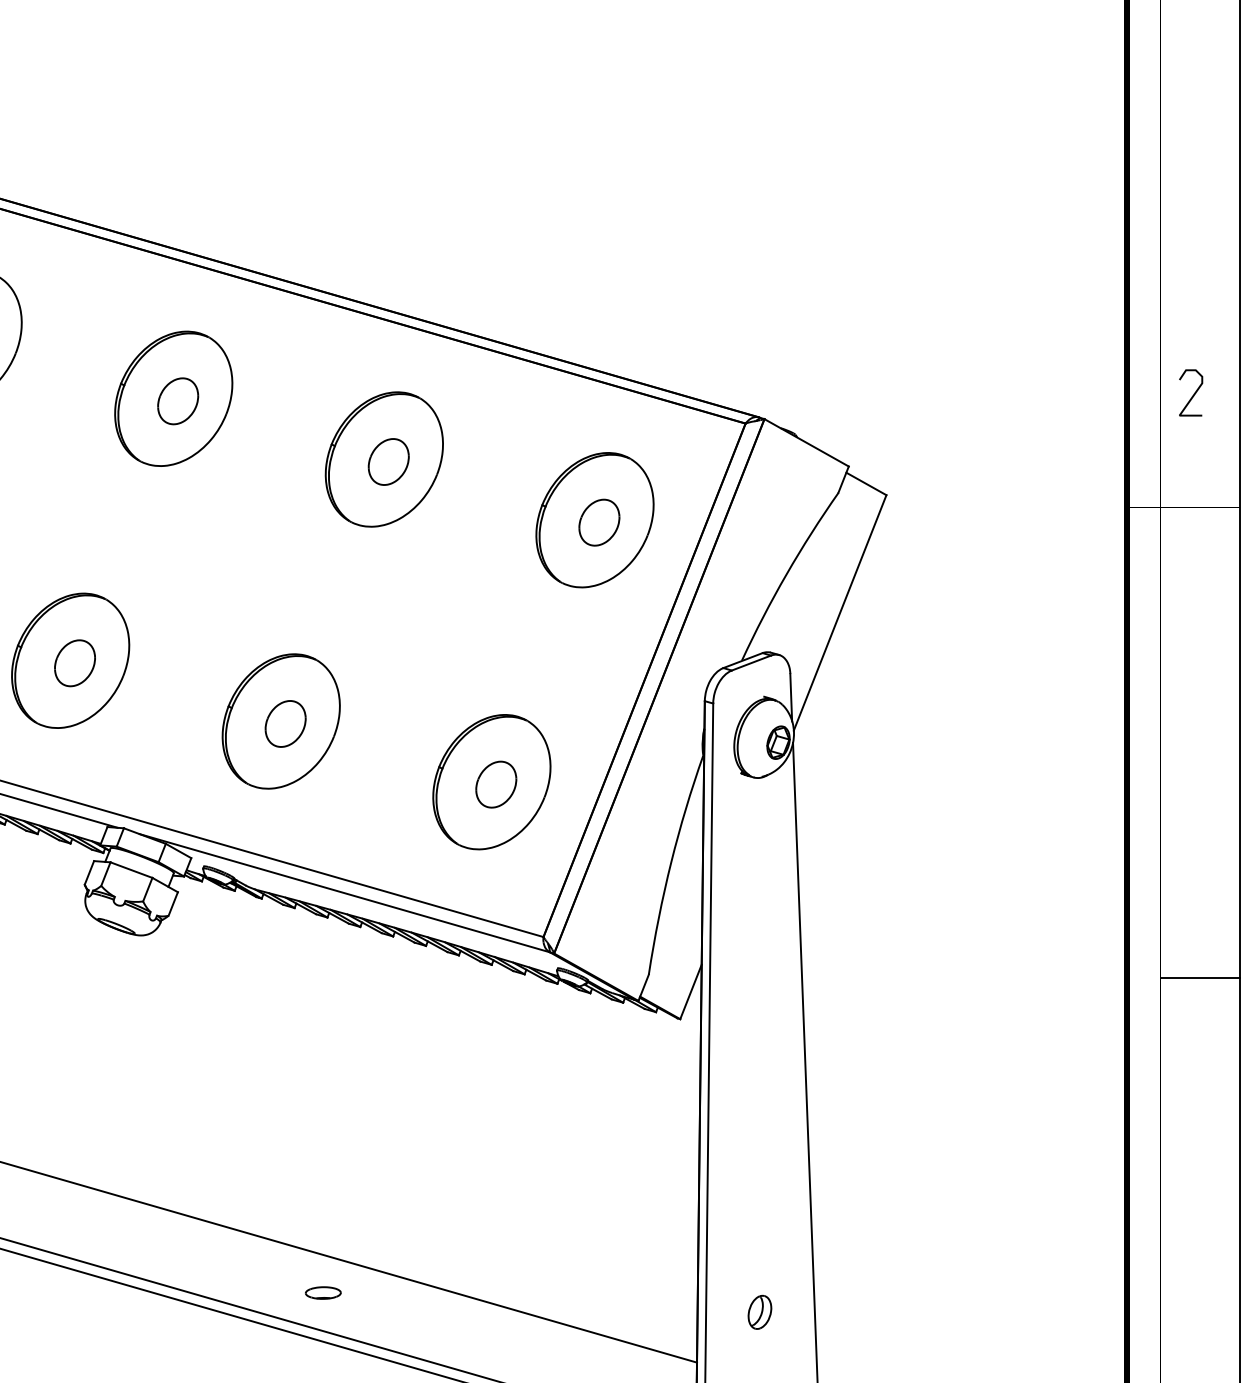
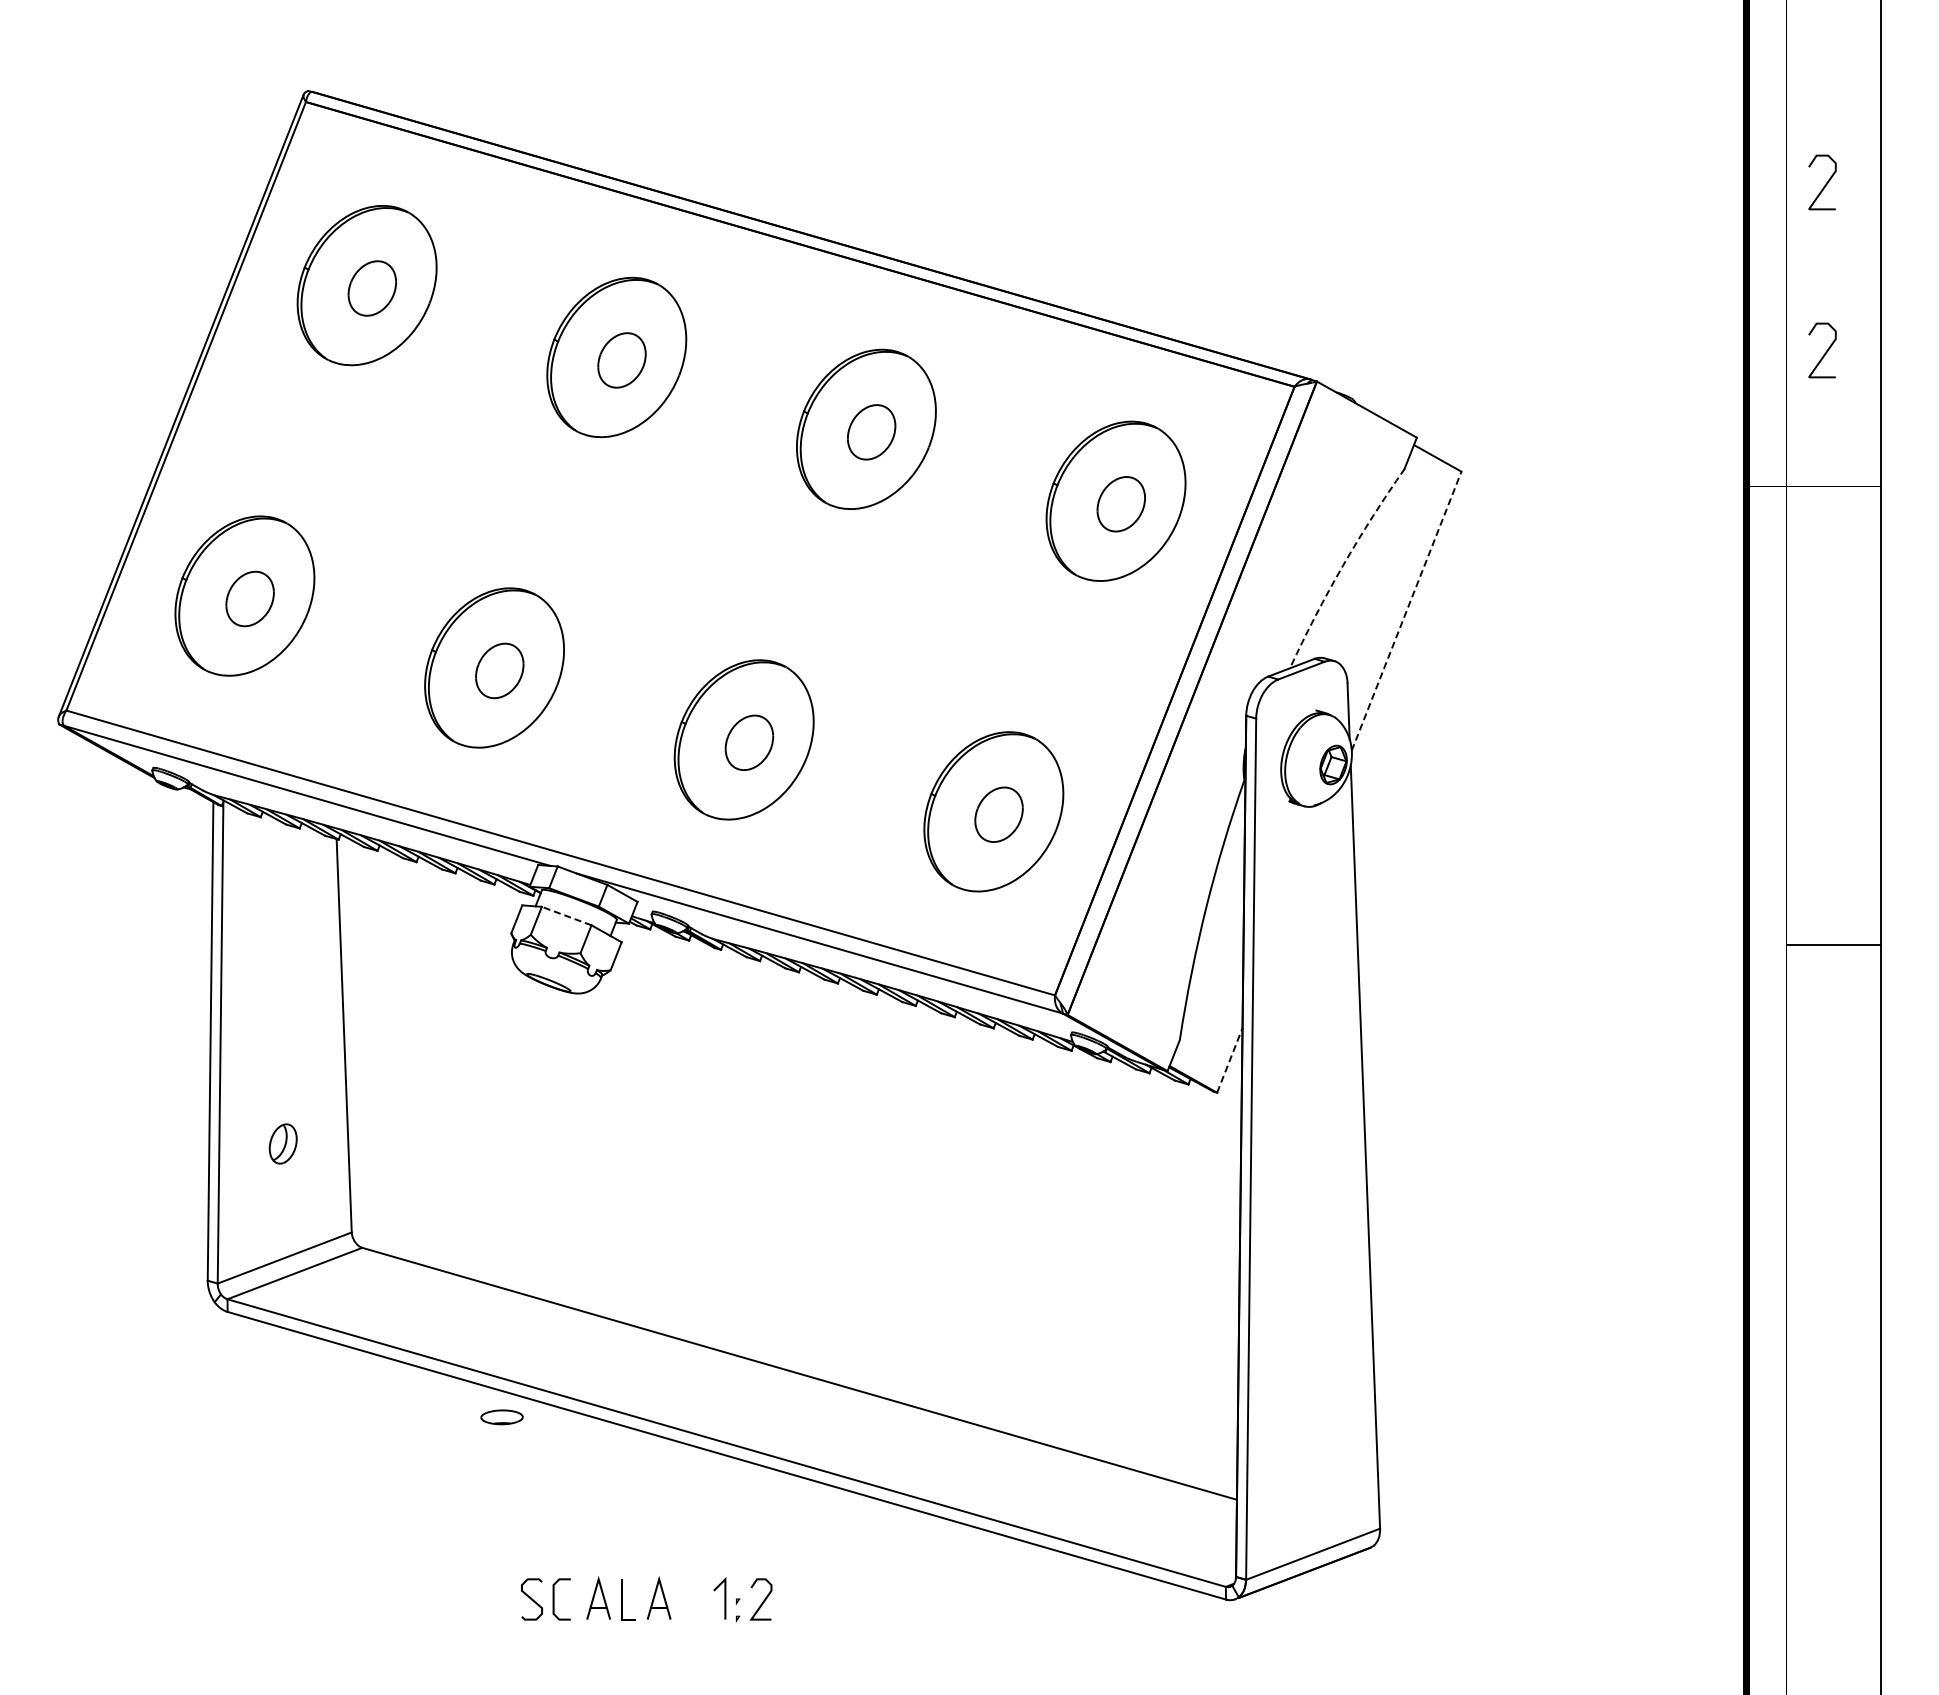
curve: (1193, 252) -> (1825, 183), added
arc: (786, 574) -> (1343, 565), solid -> dashed
line: (840, 613) -> (1406, 611), solid -> dashed
line: (131, 869) -> (566, 915), solid -> dashed
line: (1200, 978) -> (1833, 945), moved
line: (690, 991) -> (1229, 1060), solid -> dashed
part: (322, 1293) -> (501, 1417), moved
part: (759, 1311) -> (1311, 1439), removed

